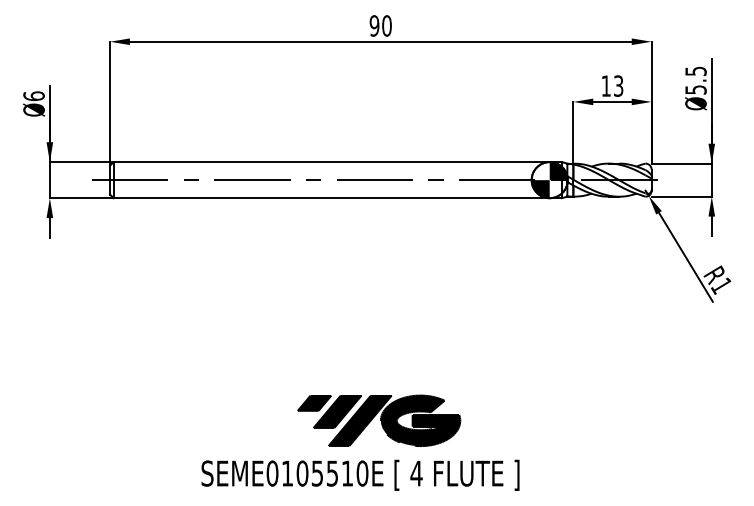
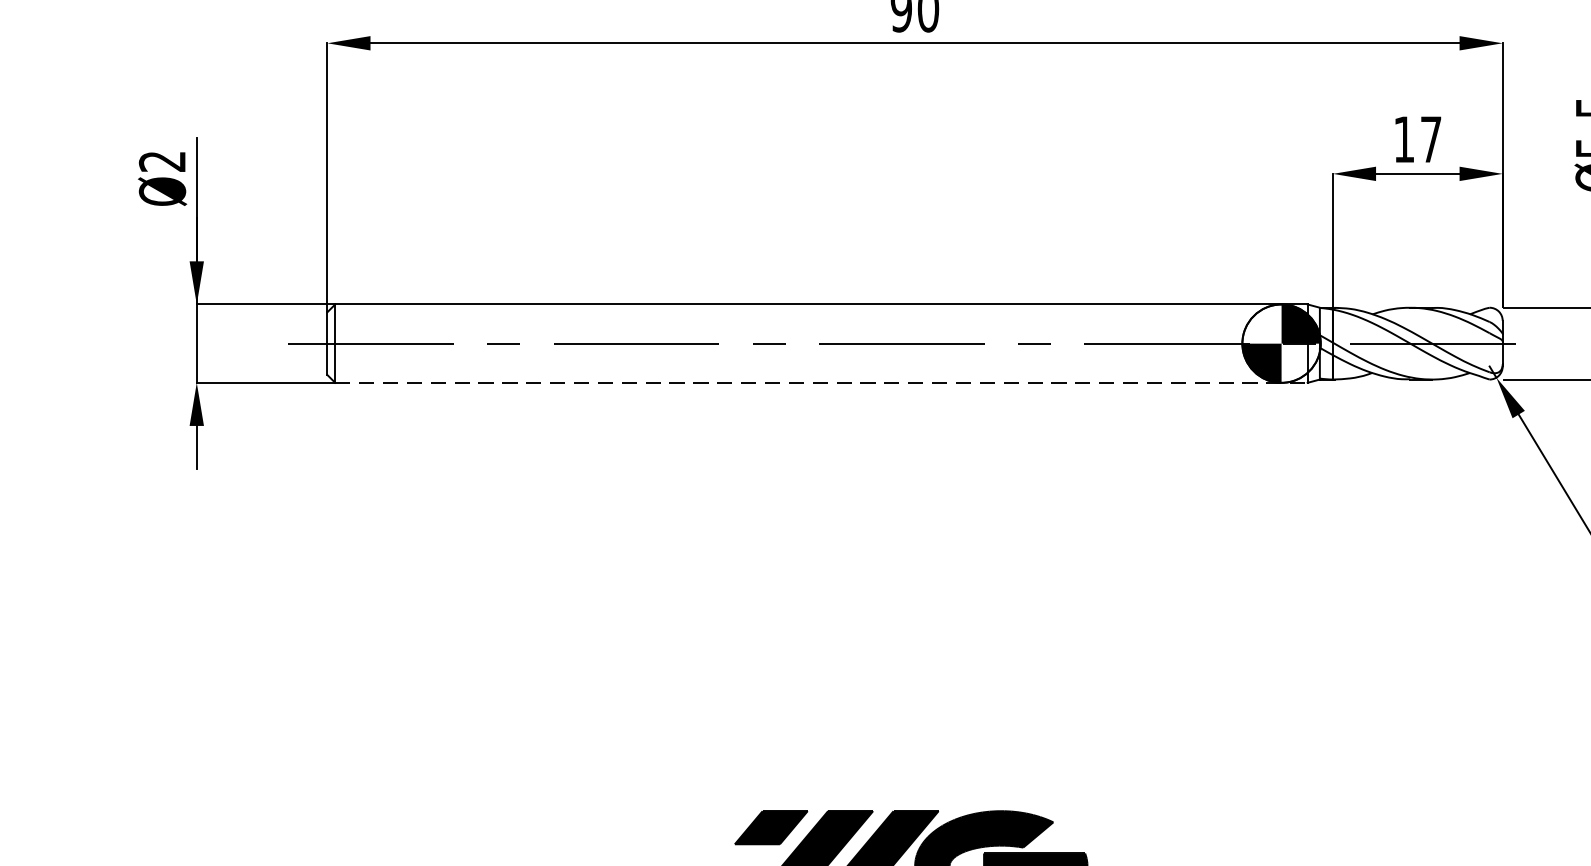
text: (618, 85) -> (1430, 138), 13 -> 17
text: (33, 95) -> (161, 159), Ø6 -> Ø2
line: (338, 198) -> (823, 383), solid -> dashed

